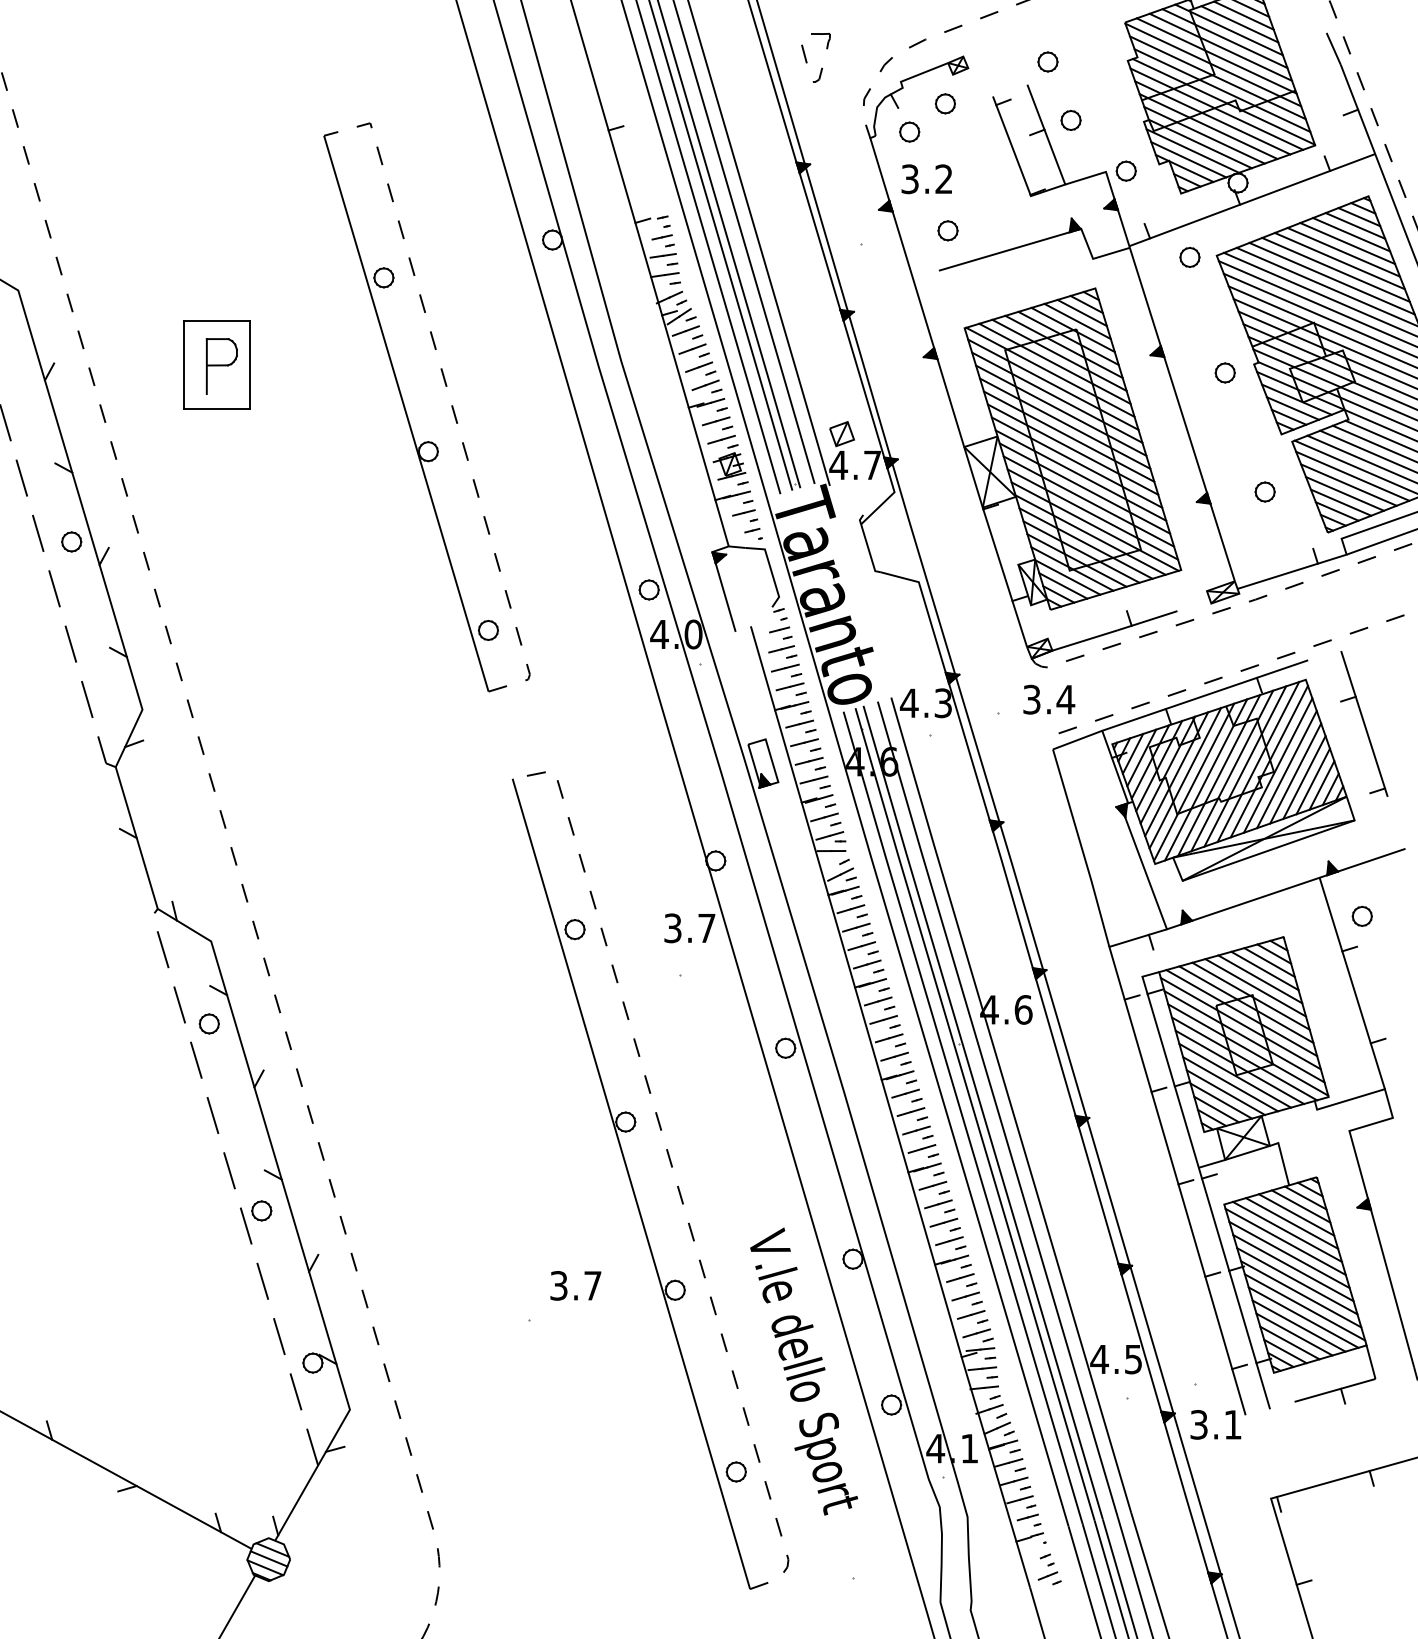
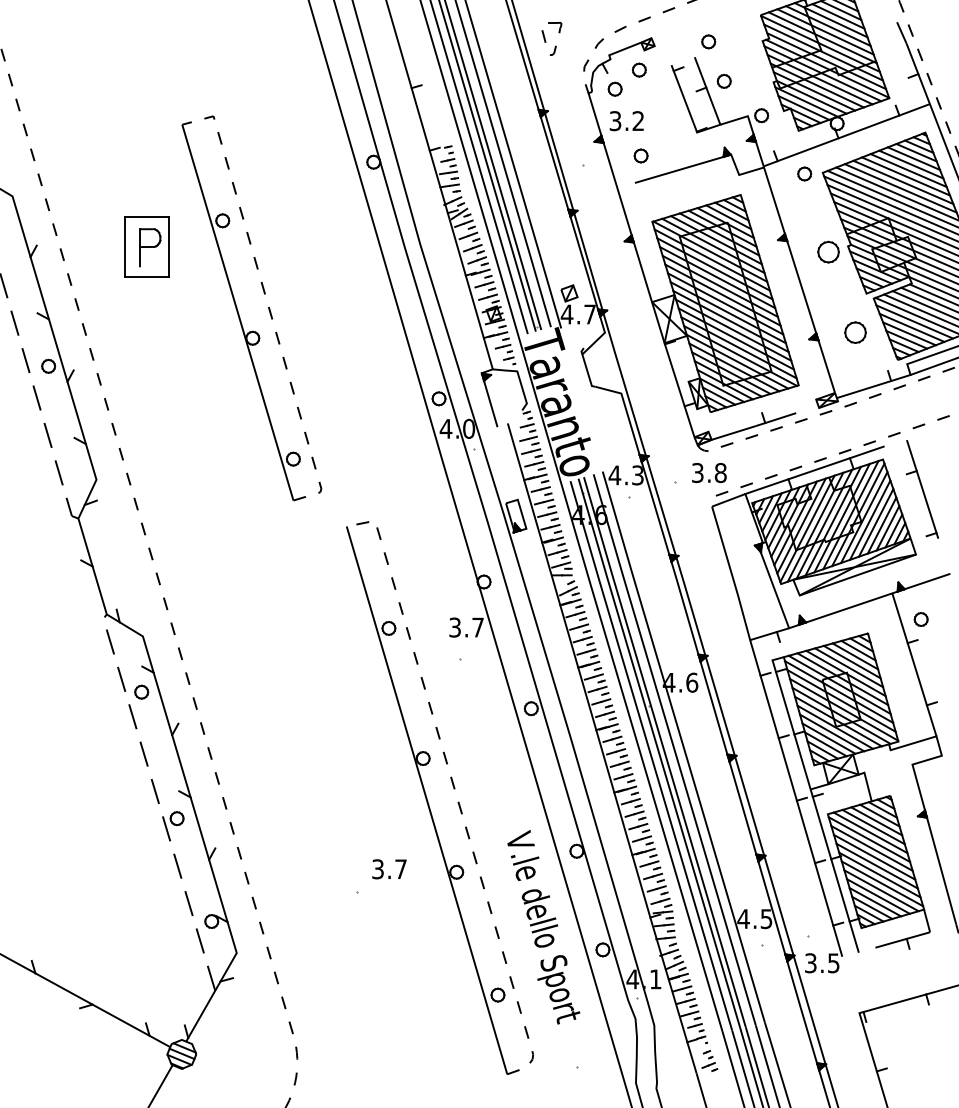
part: (1225, 372) -> (828, 251), size x1.6
part: (408, 414) -> (239, 313), moved
part: (1265, 491) -> (855, 332), size x1.6
text: (1065, 700) -> (720, 473), 3.4 -> 3.8
text: (1232, 1425) -> (833, 963), 3.1 -> 3.5

